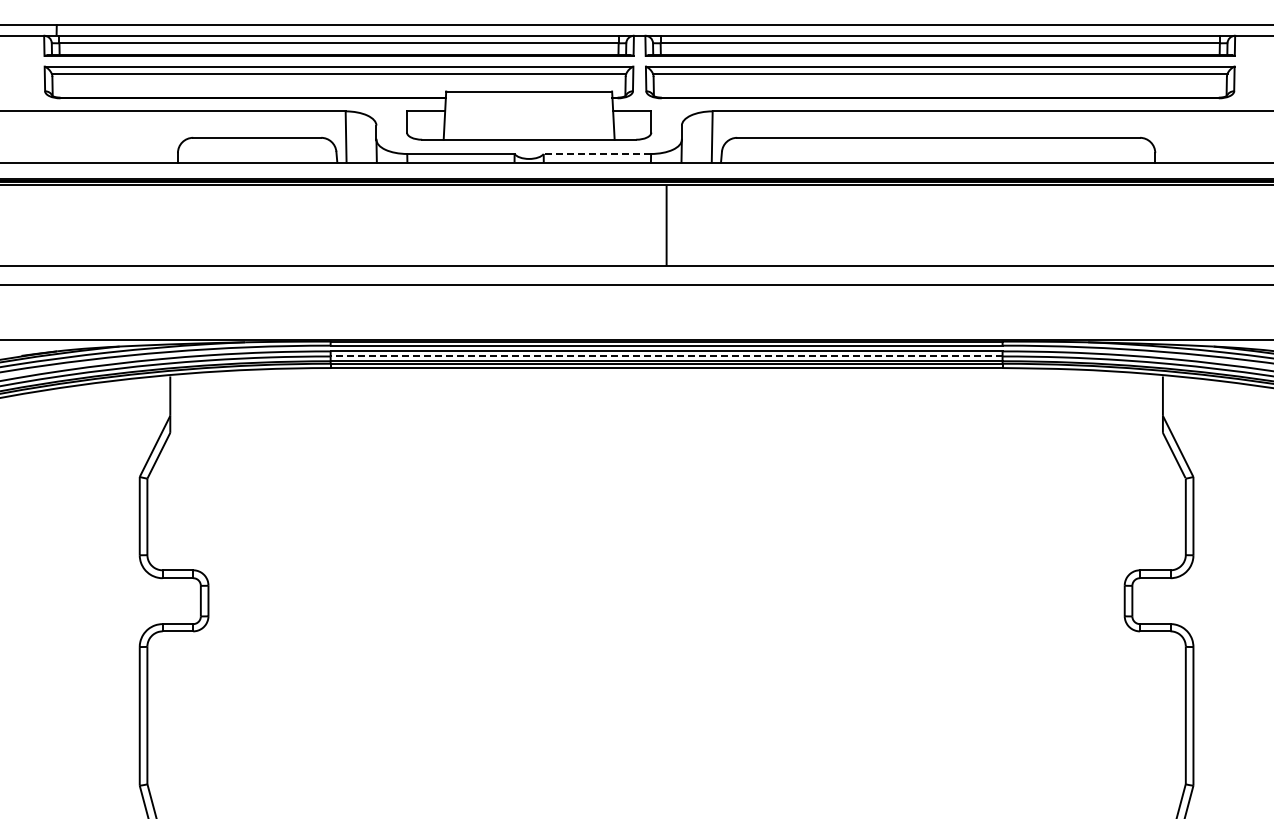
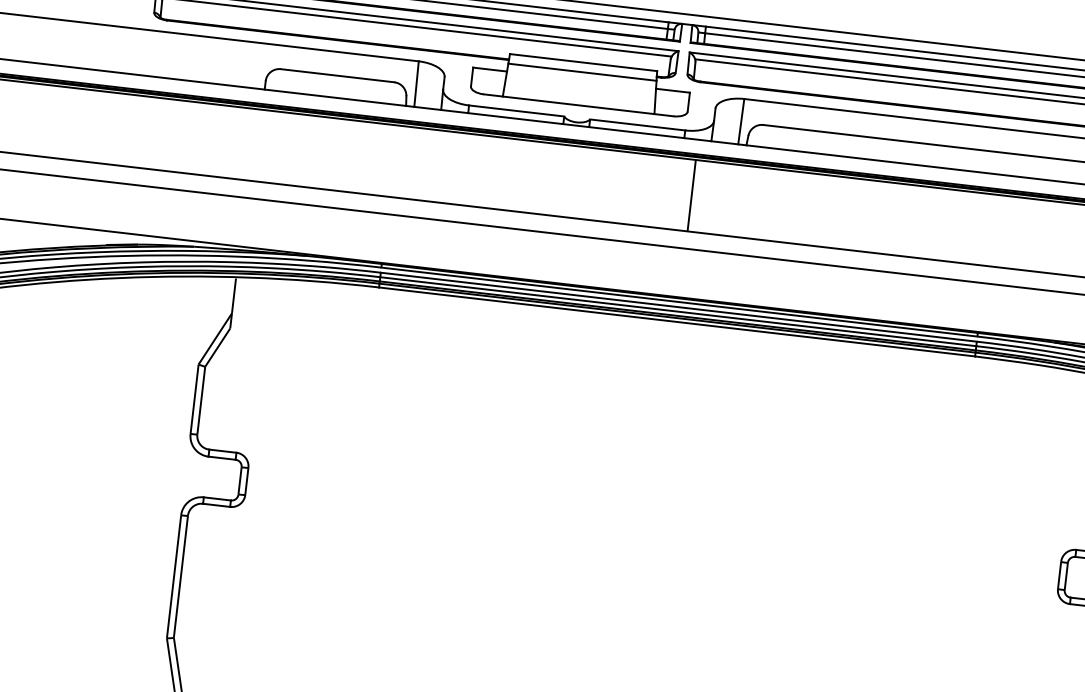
line: (528, 102) -> (581, 72), added
line: (597, 153) -> (637, 124), dashed -> solid
line: (666, 356) -> (678, 311), dashed -> solid

